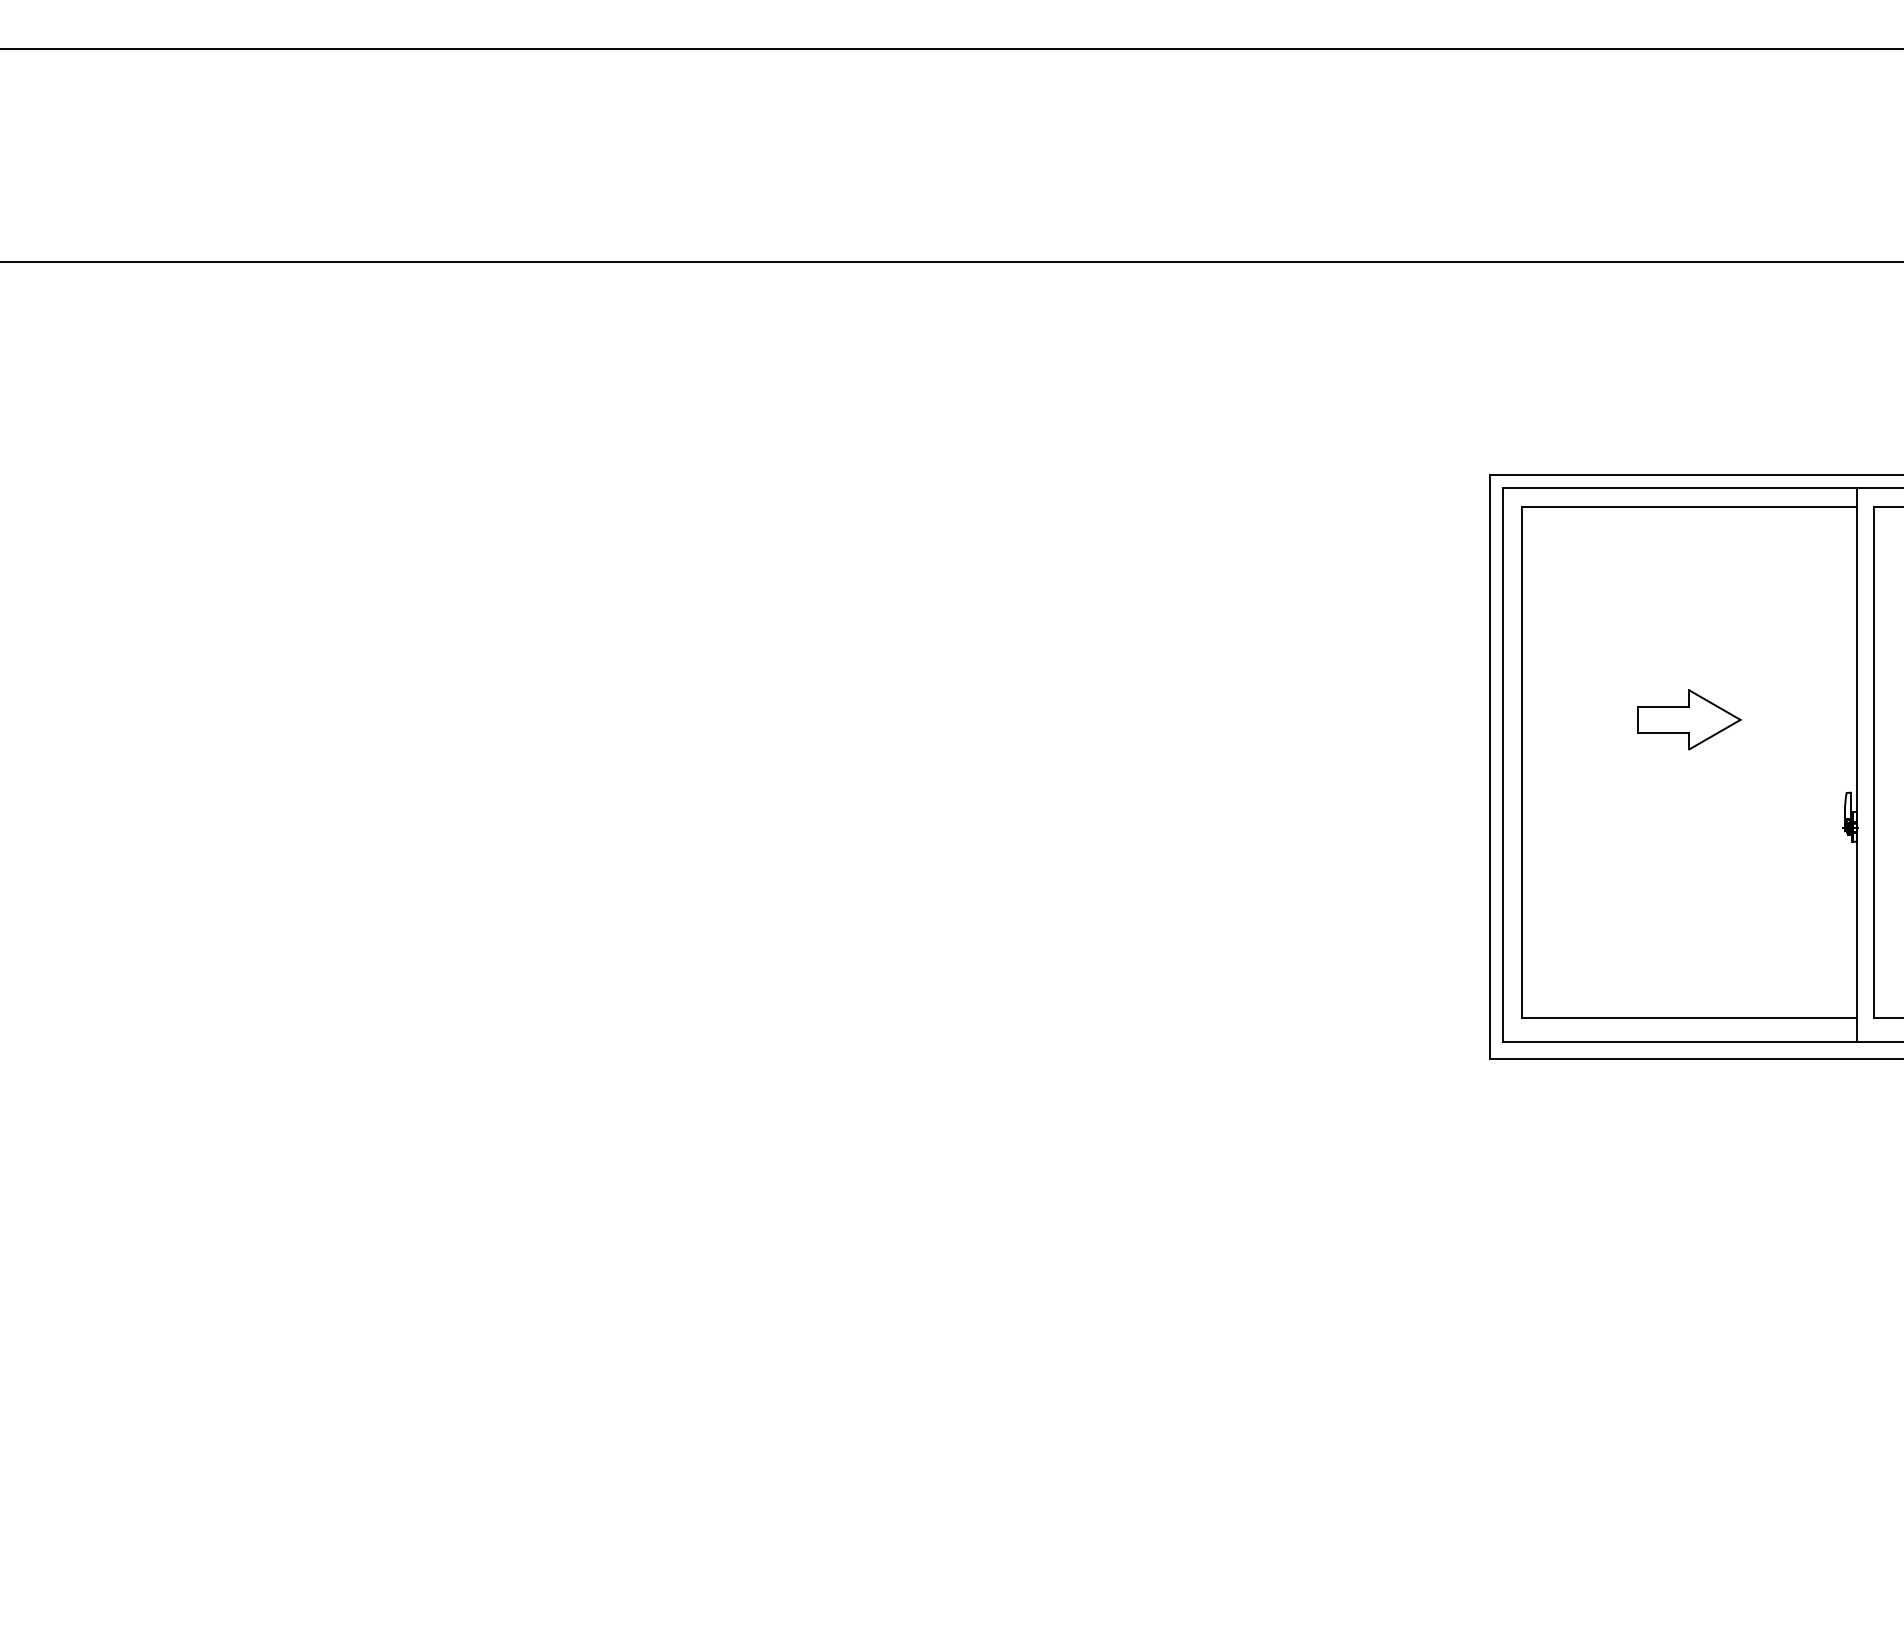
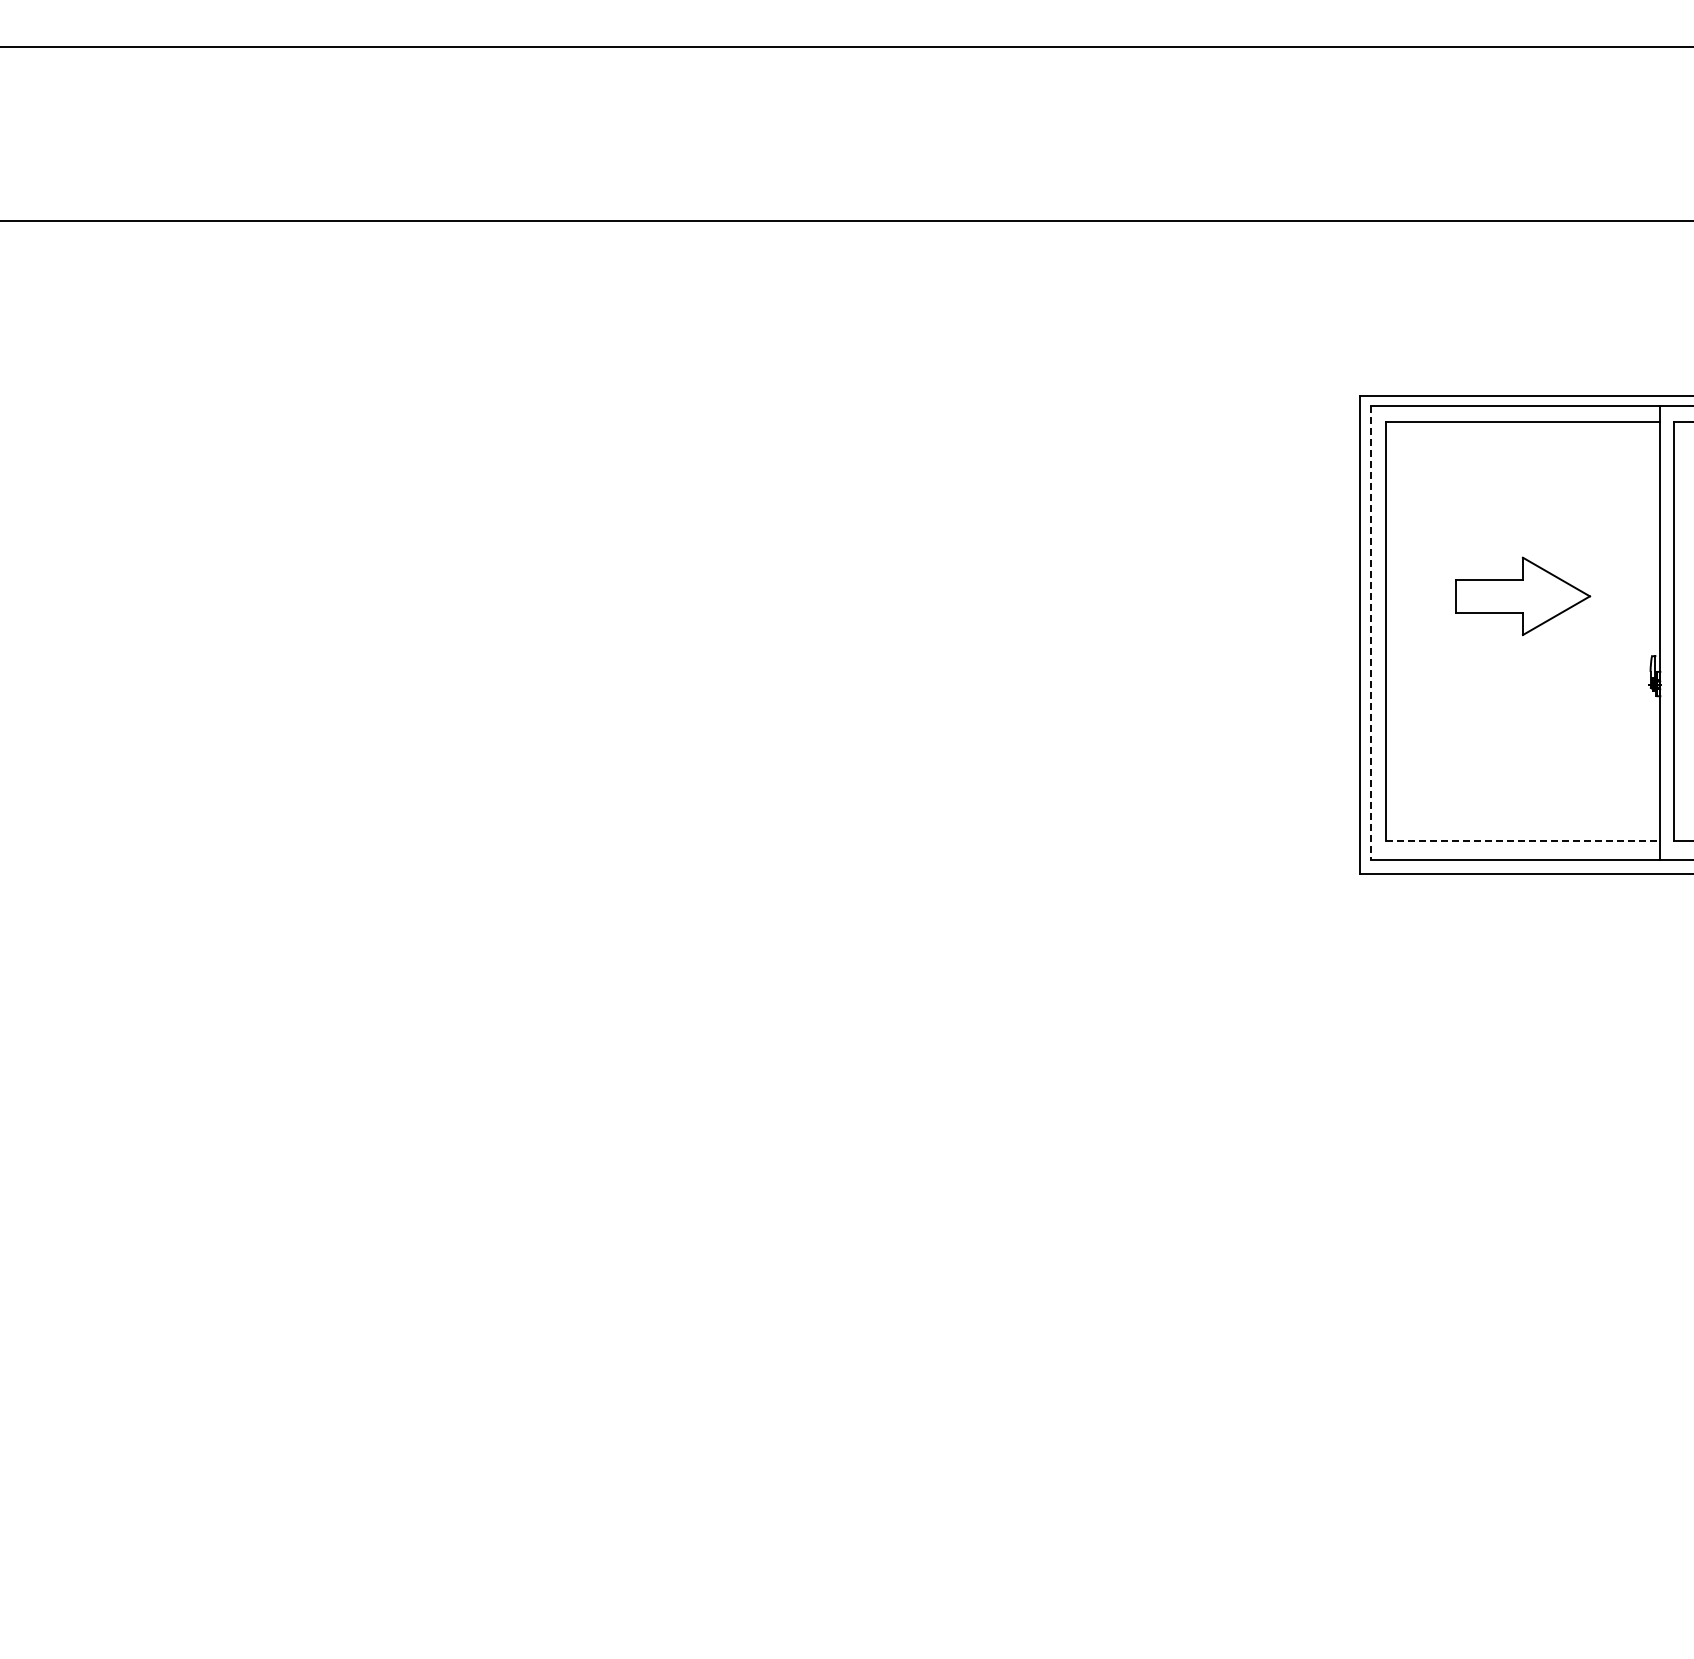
part: (1689, 720) -> (1523, 596), size x1.6
line: (1503, 765) -> (1370, 633), solid -> dashed
line: (1689, 1017) -> (1523, 840), solid -> dashed

